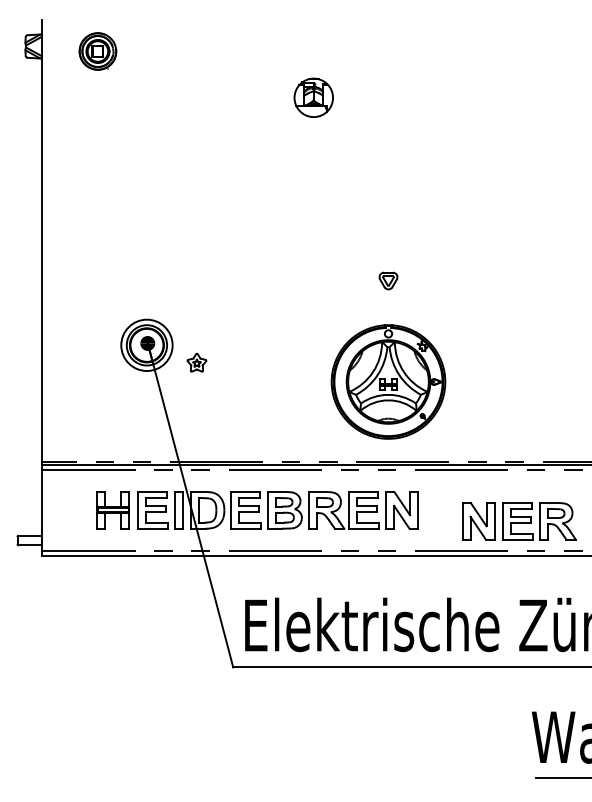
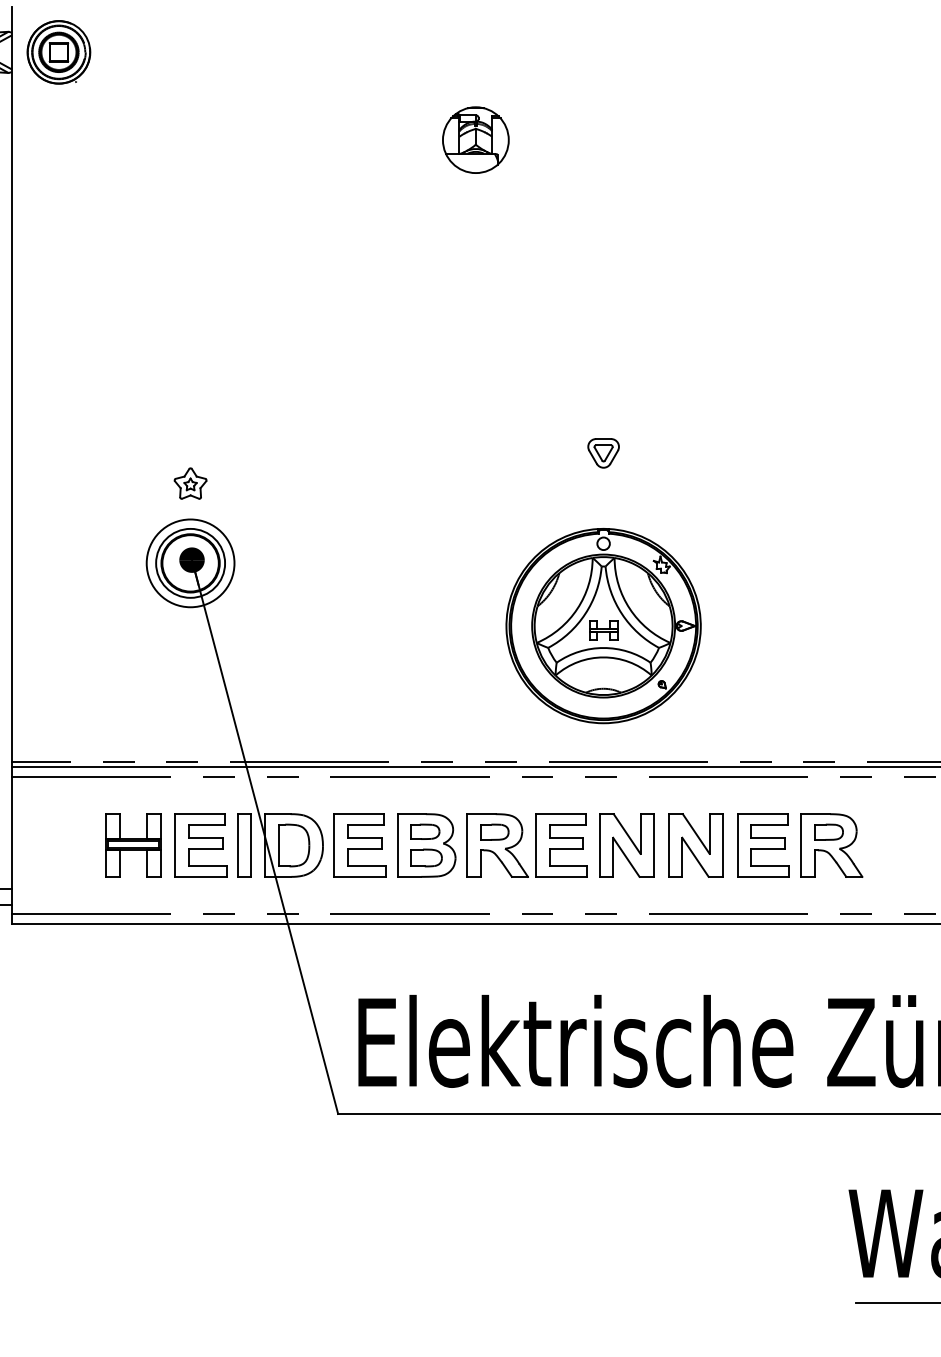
part: (97, 51) -> (58, 52), moved
part: (196, 362) -> (189, 483), moved
part: (519, 521) -> (766, 845), moved

